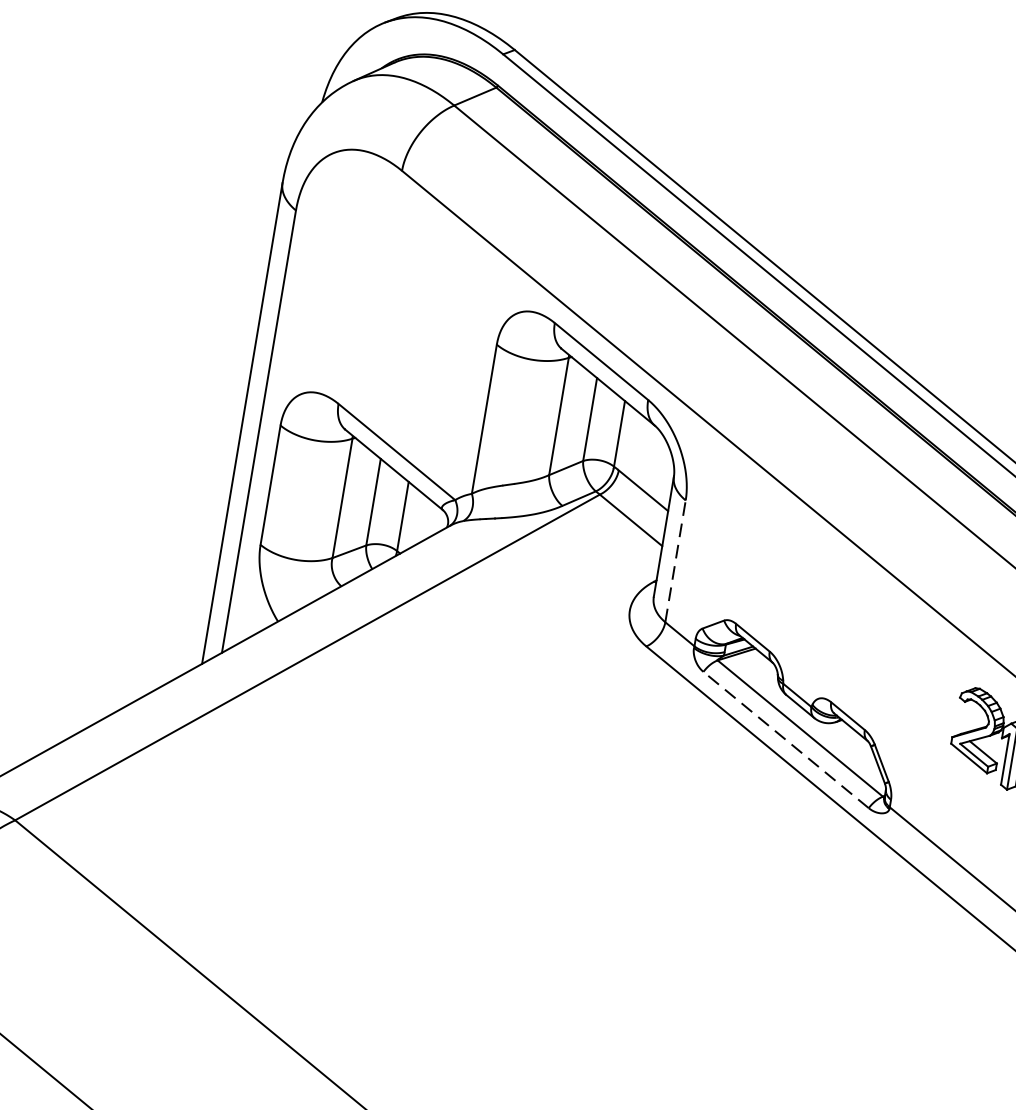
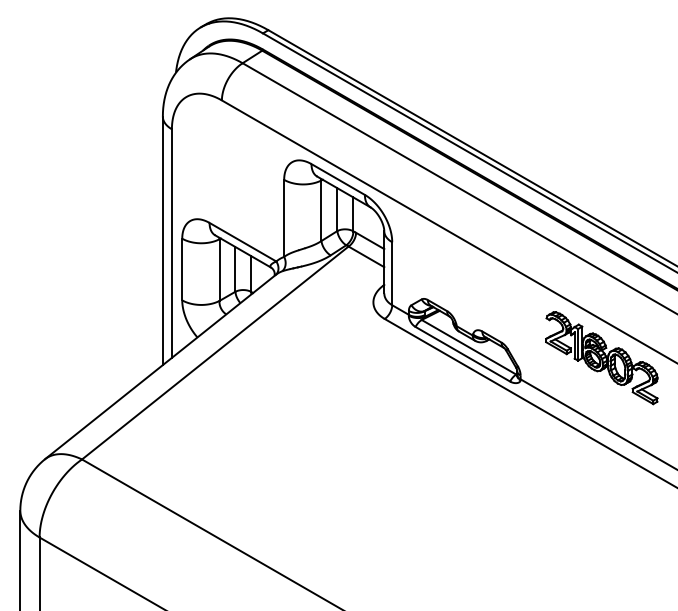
line: (676, 560) -> (392, 273), dashed -> solid
line: (785, 740) -> (462, 354), dashed -> solid

